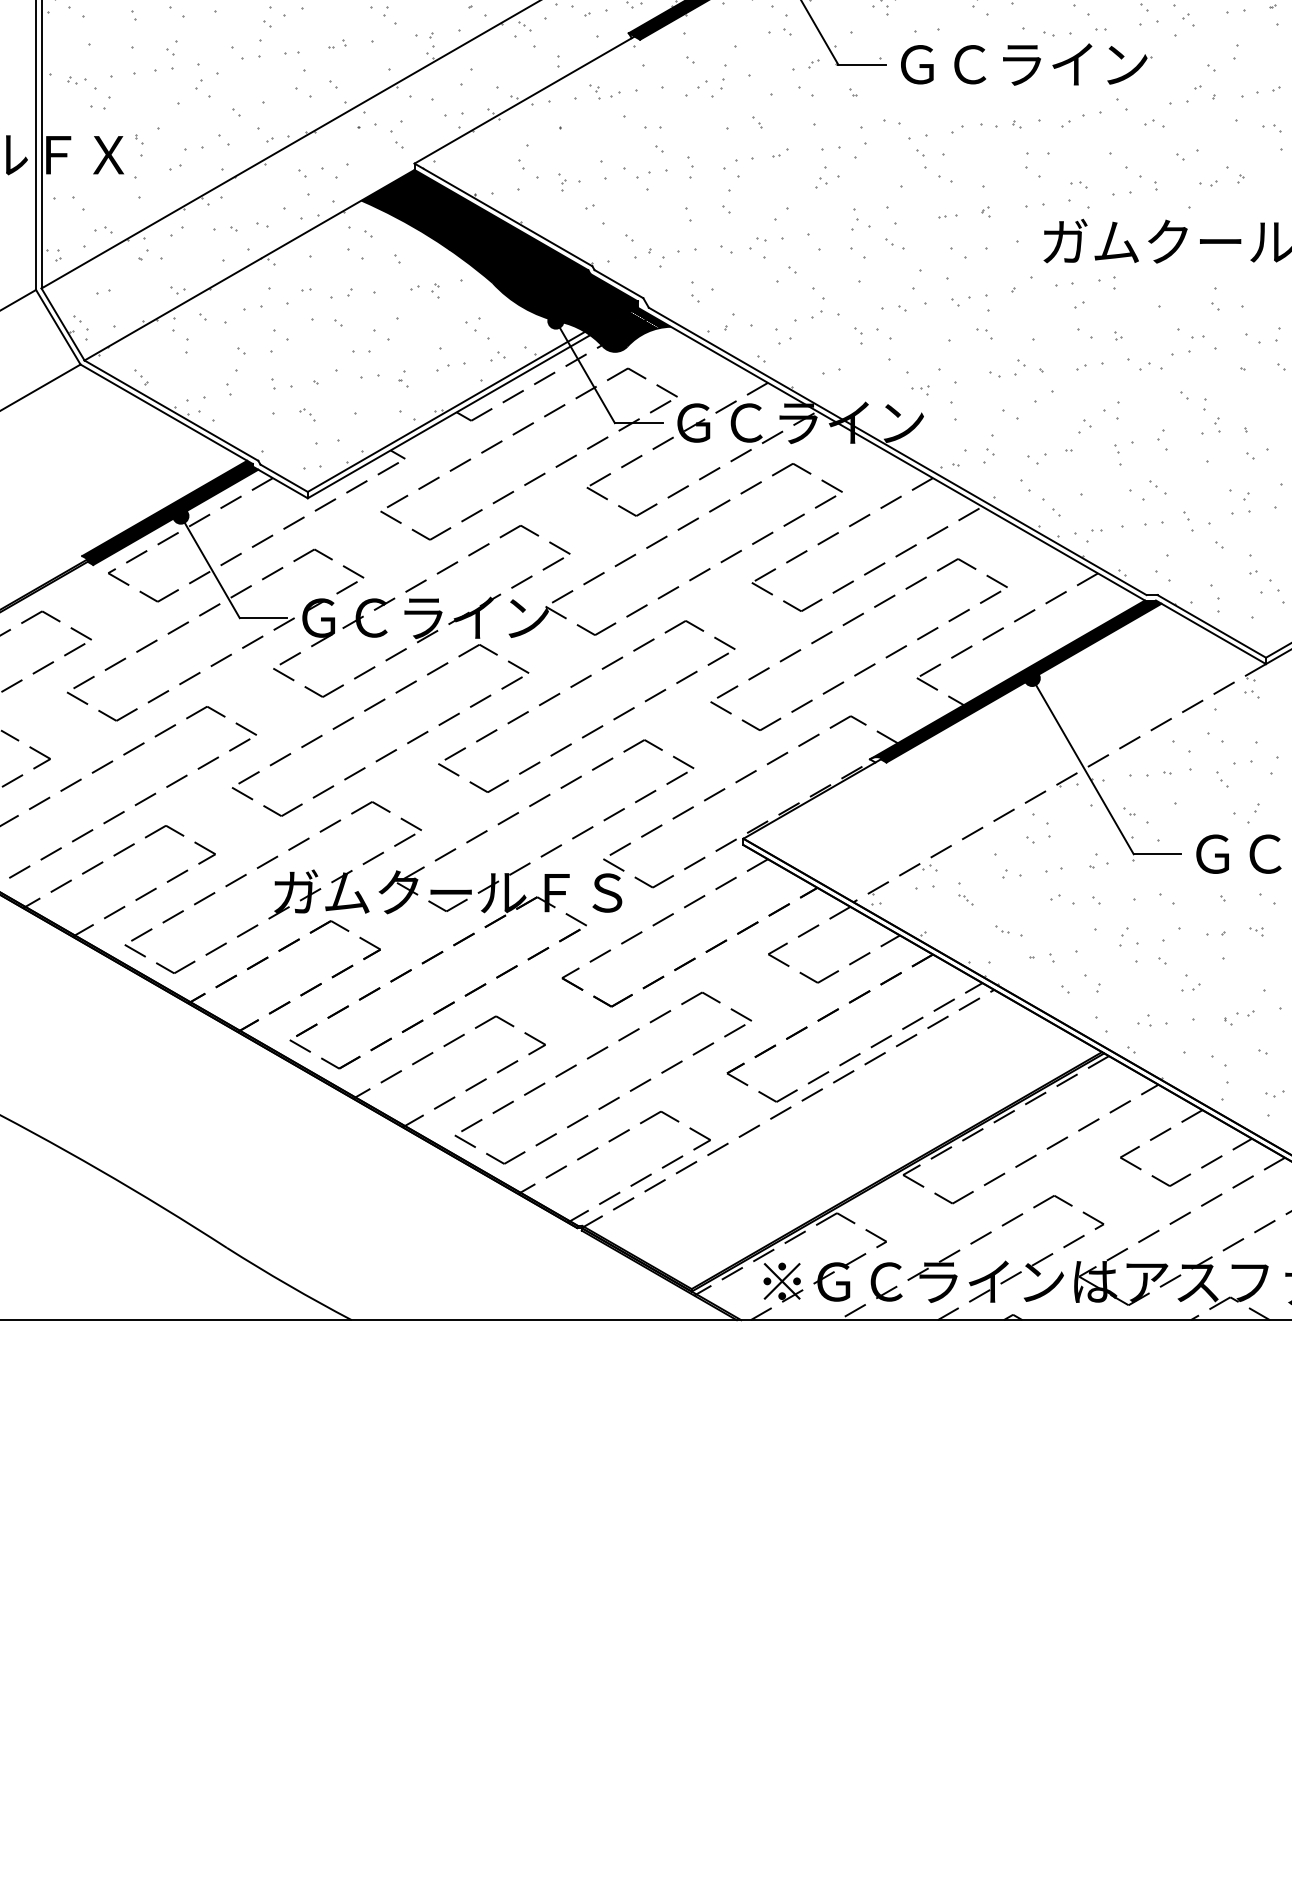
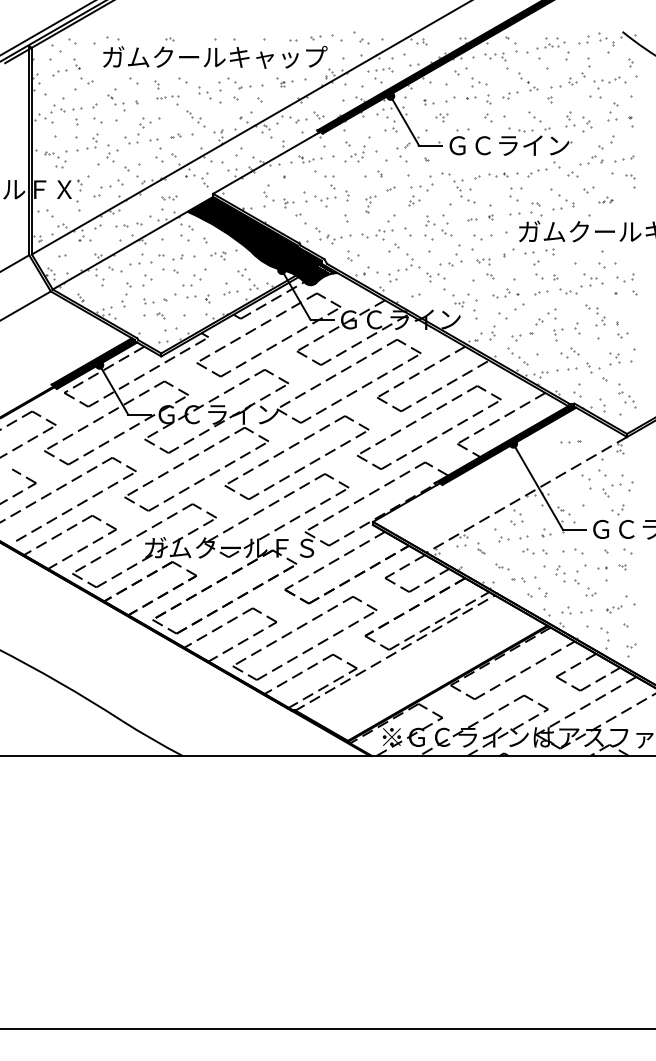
part: (322, 171) -> (168, 197), size x0.6
part: (1221, 175) -> (605, 199), size x0.6
part: (738, 185) -> (370, 204), size x0.6
part: (1215, 298) -> (602, 259), size x1.6
part: (970, 302) -> (483, 261), size x0.7
part: (1149, 774) -> (570, 441), moved
part: (1153, 1020) -> (572, 610), size x1.4

